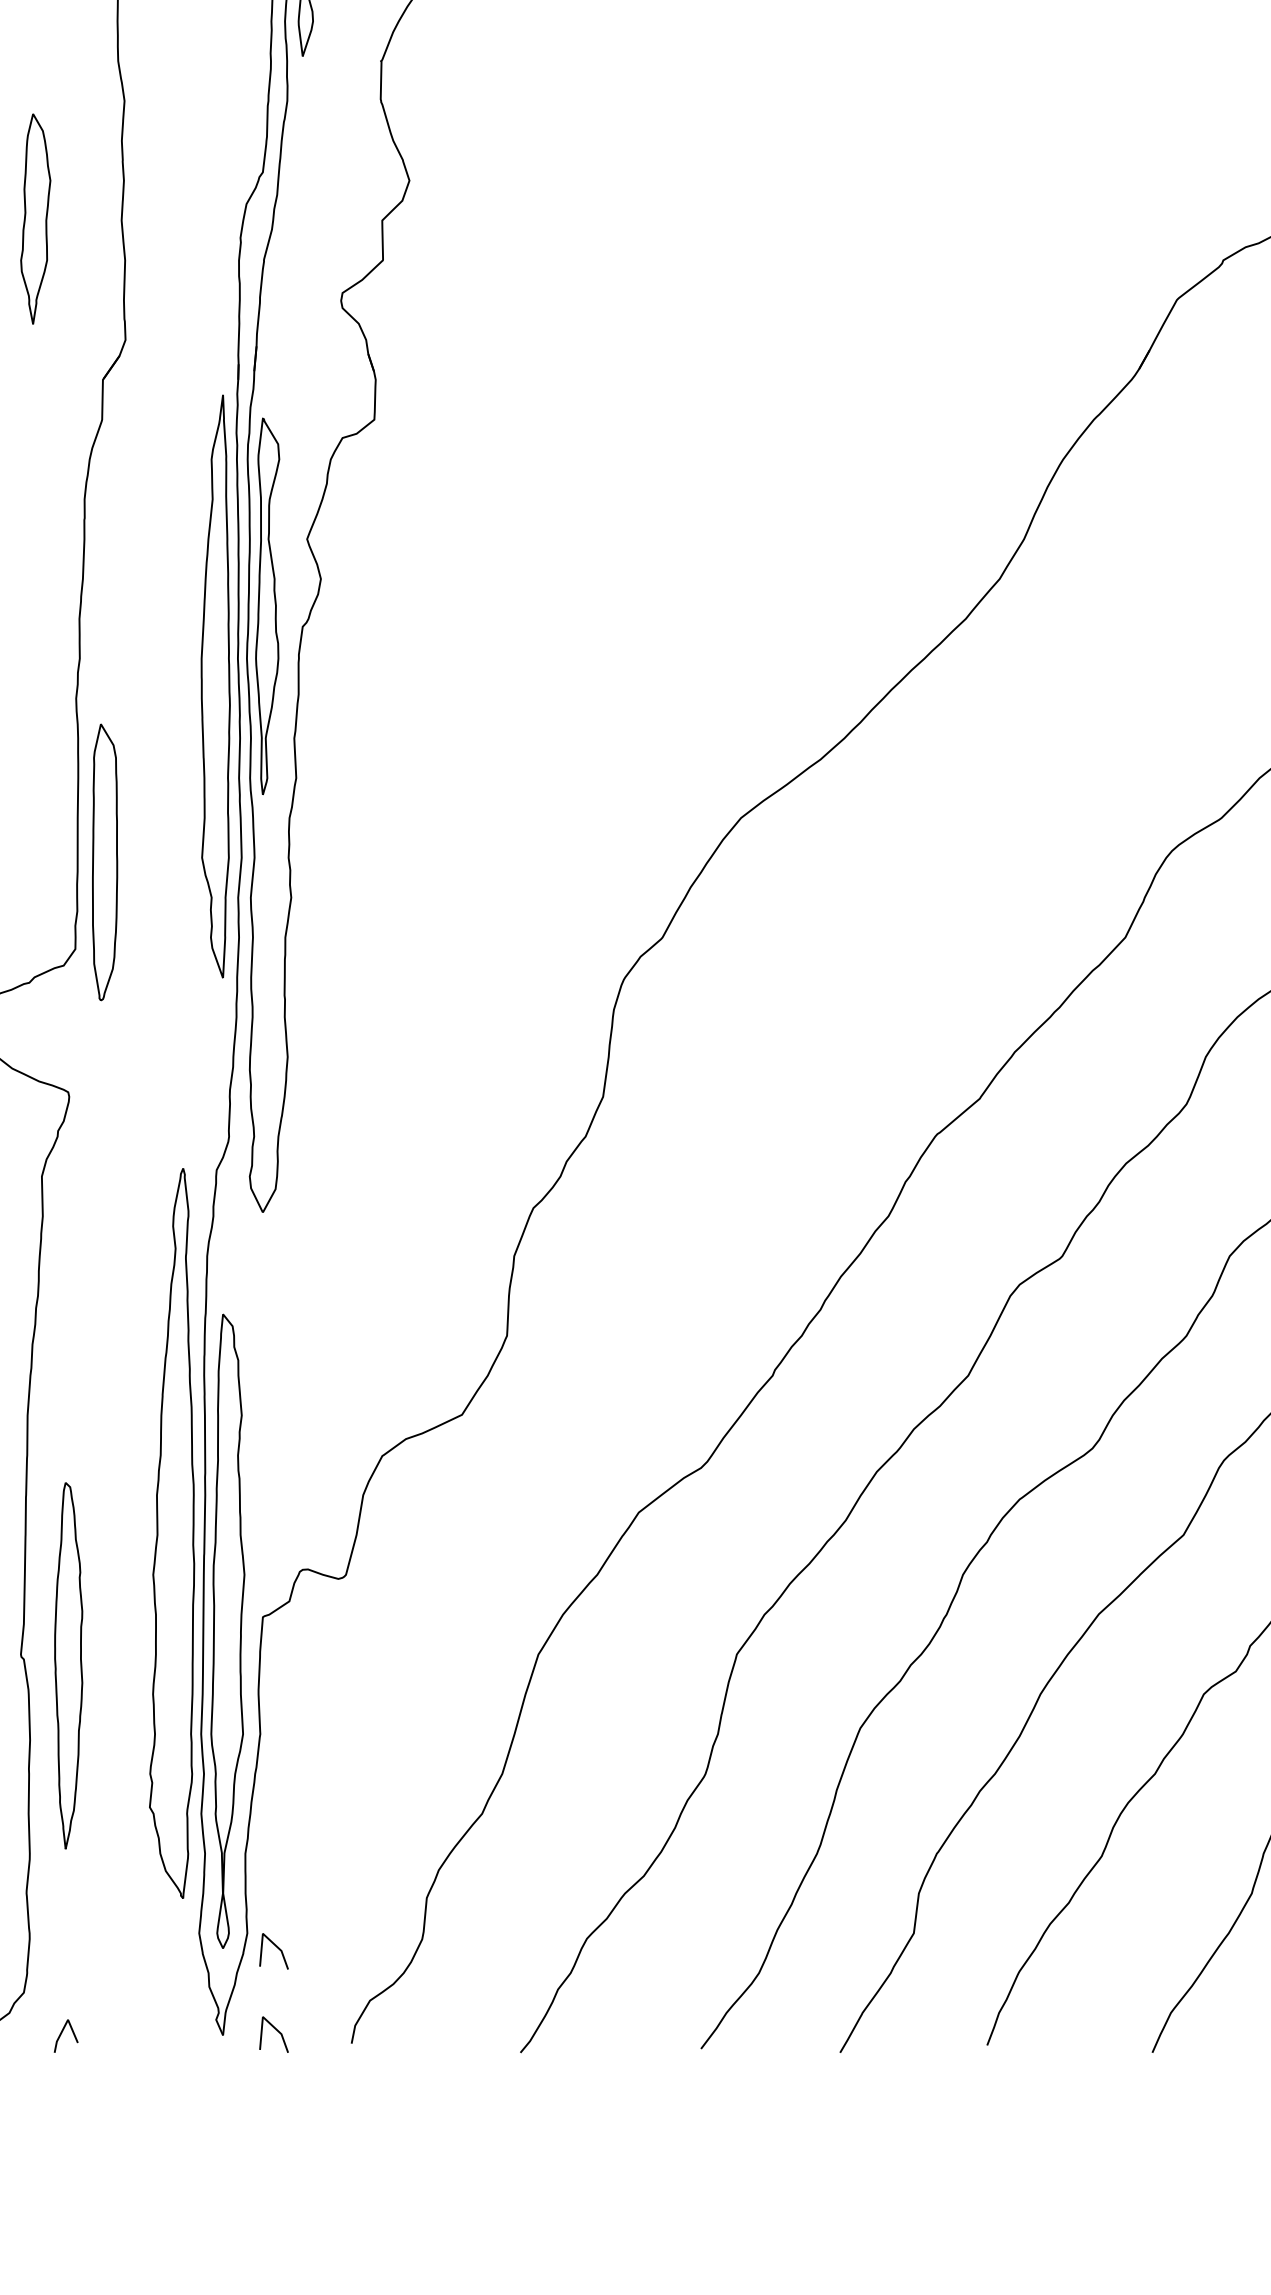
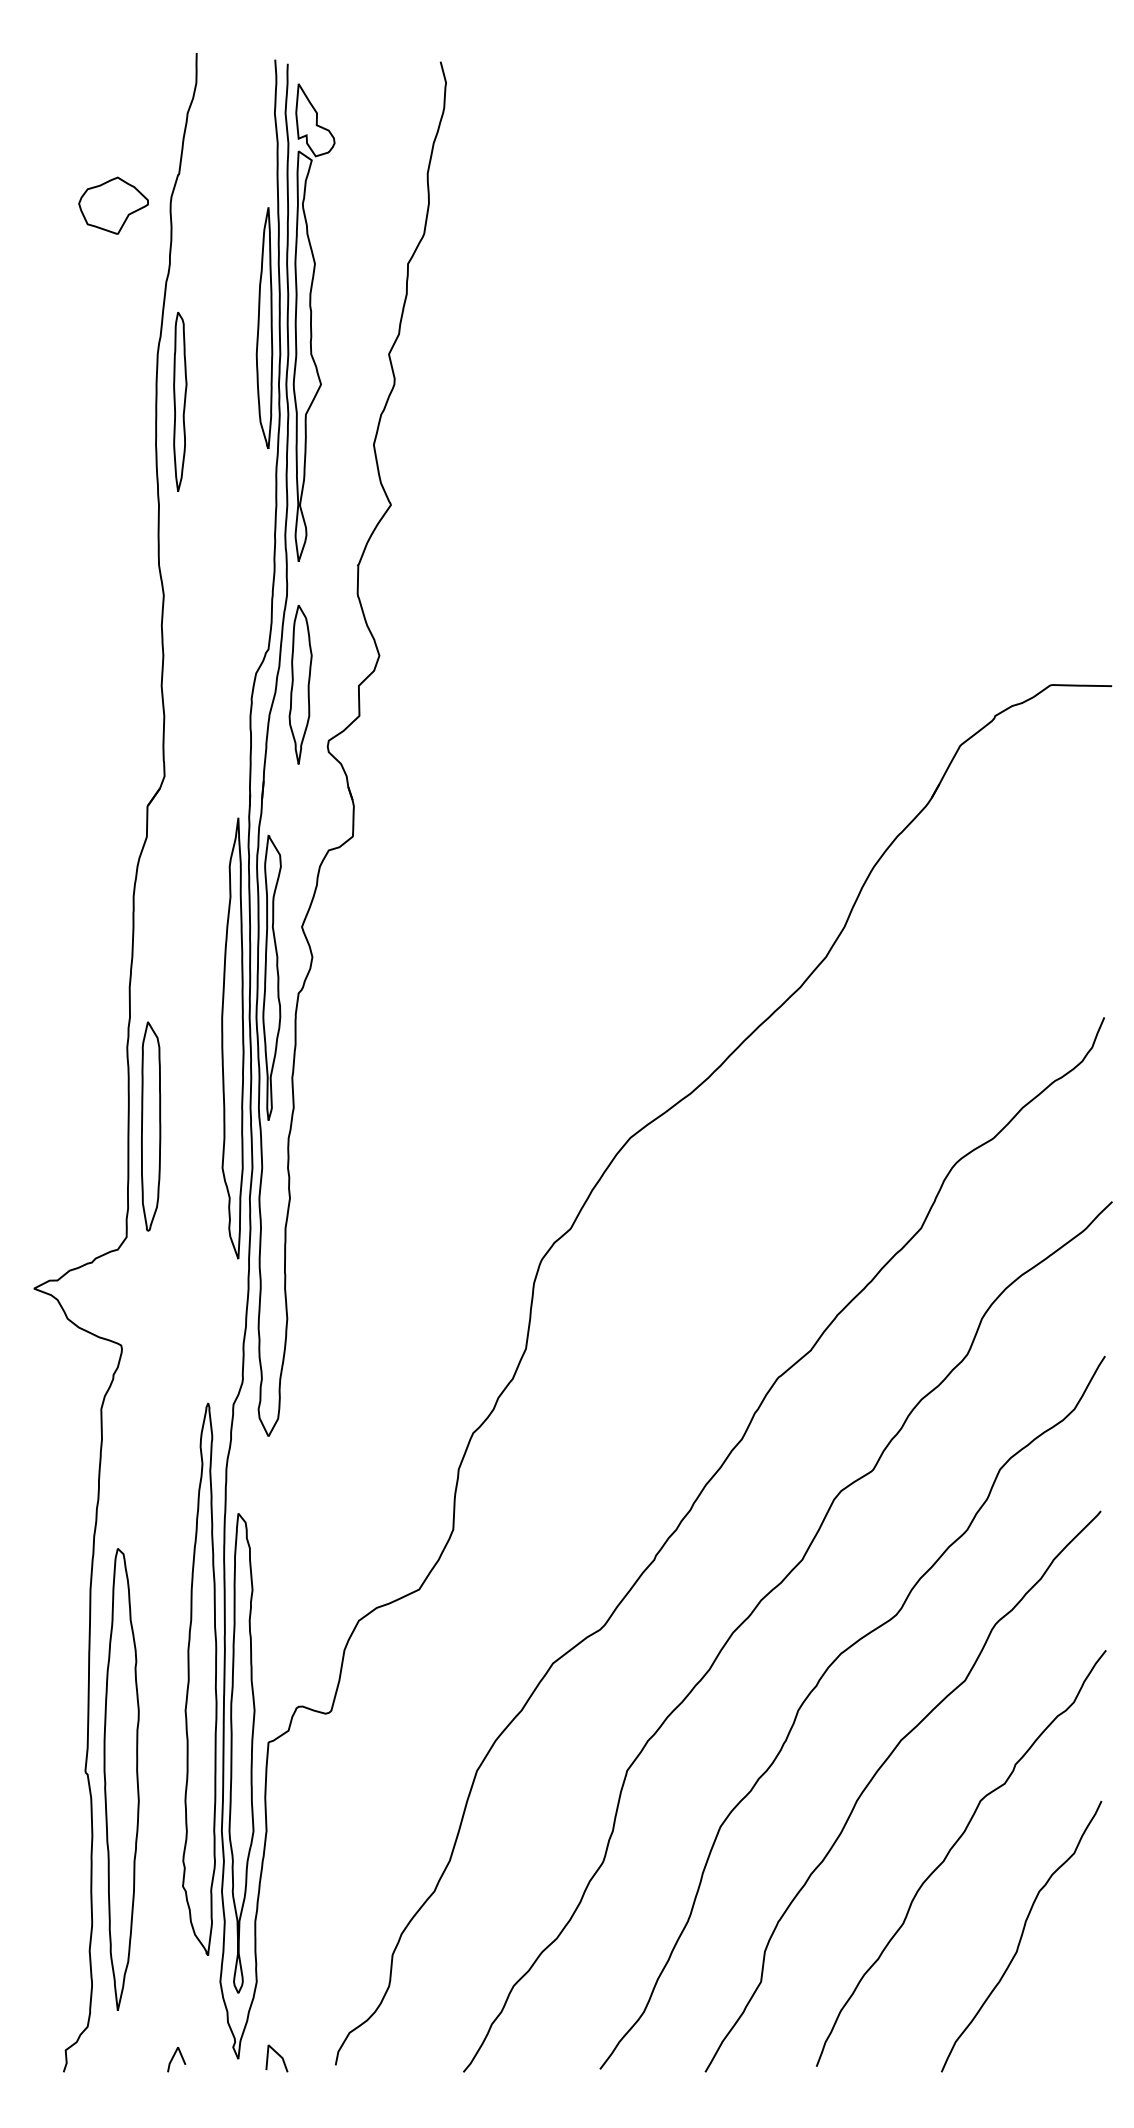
part: (35, 218) -> (300, 684), moved
part: (105, 862) -> (151, 1126), moved
part: (68, 1665) -> (121, 1779), size x1.67
line: (276, 1947) -> (278, 1992), removed
line: (61, 2034) -> (173, 2058), moved

